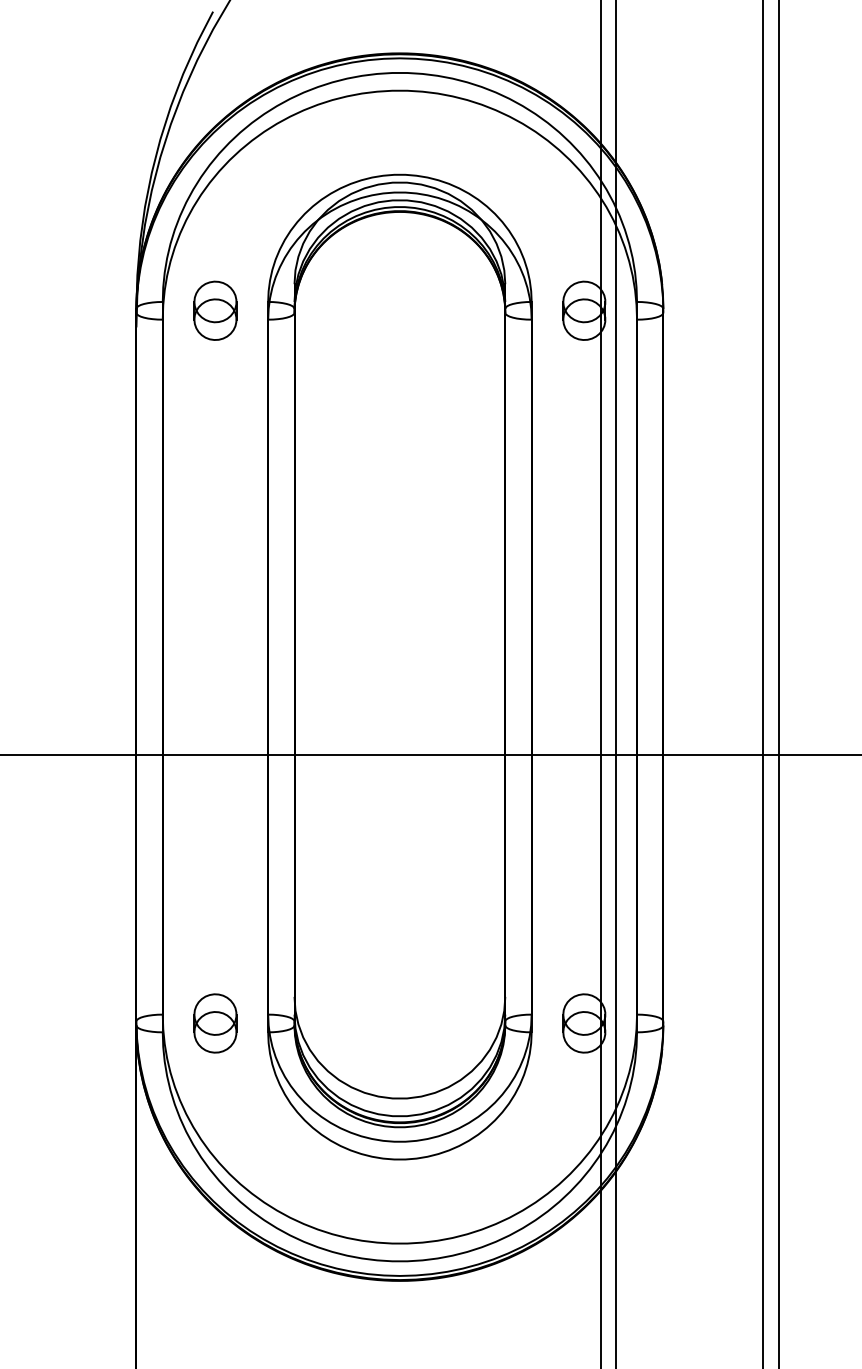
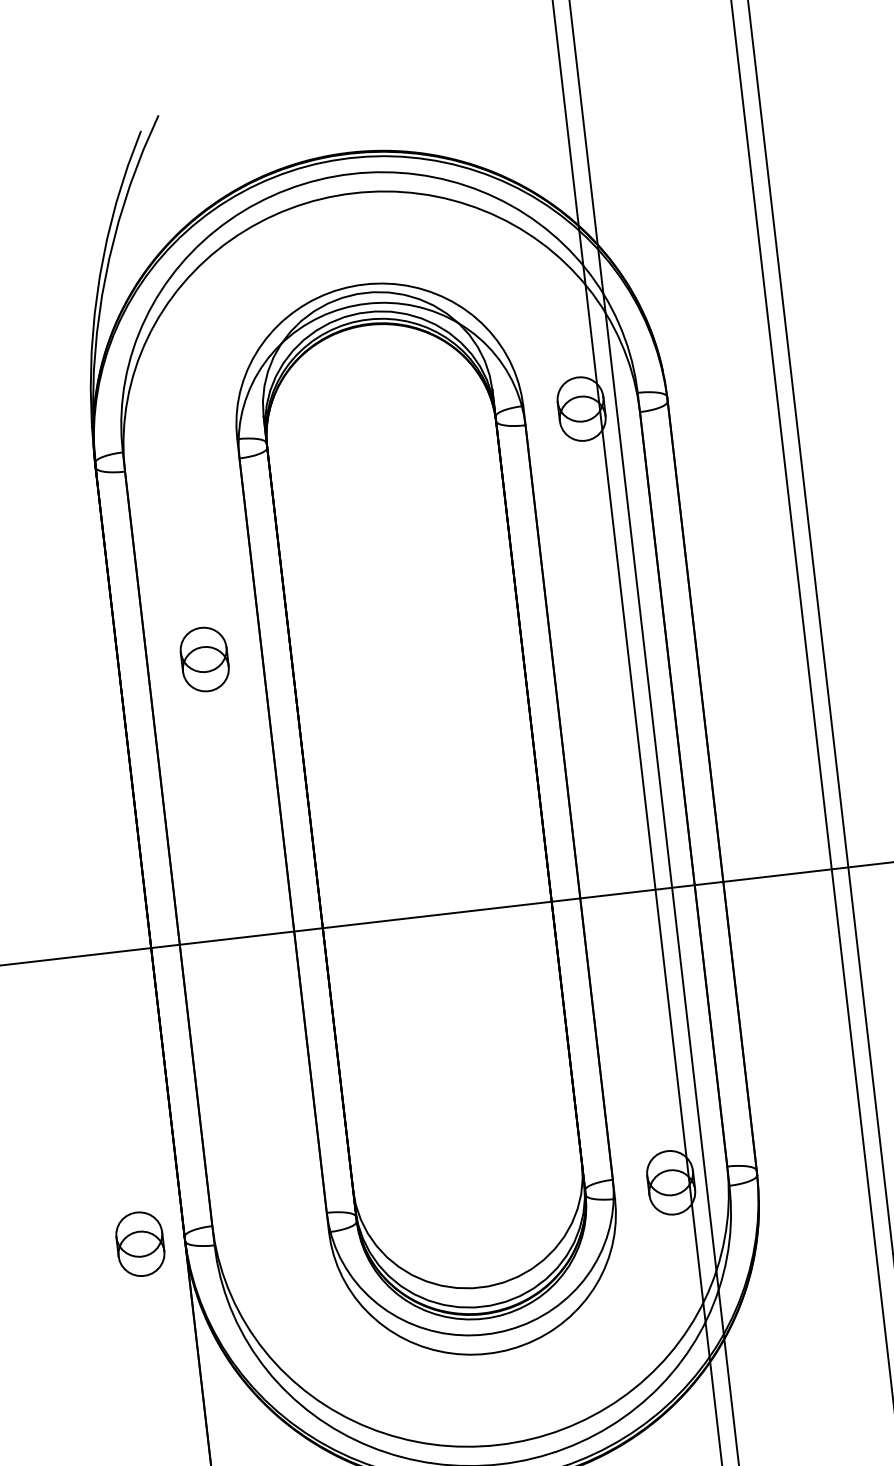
part: (215, 310) -> (204, 659), moved
part: (215, 1023) -> (140, 1244), moved

